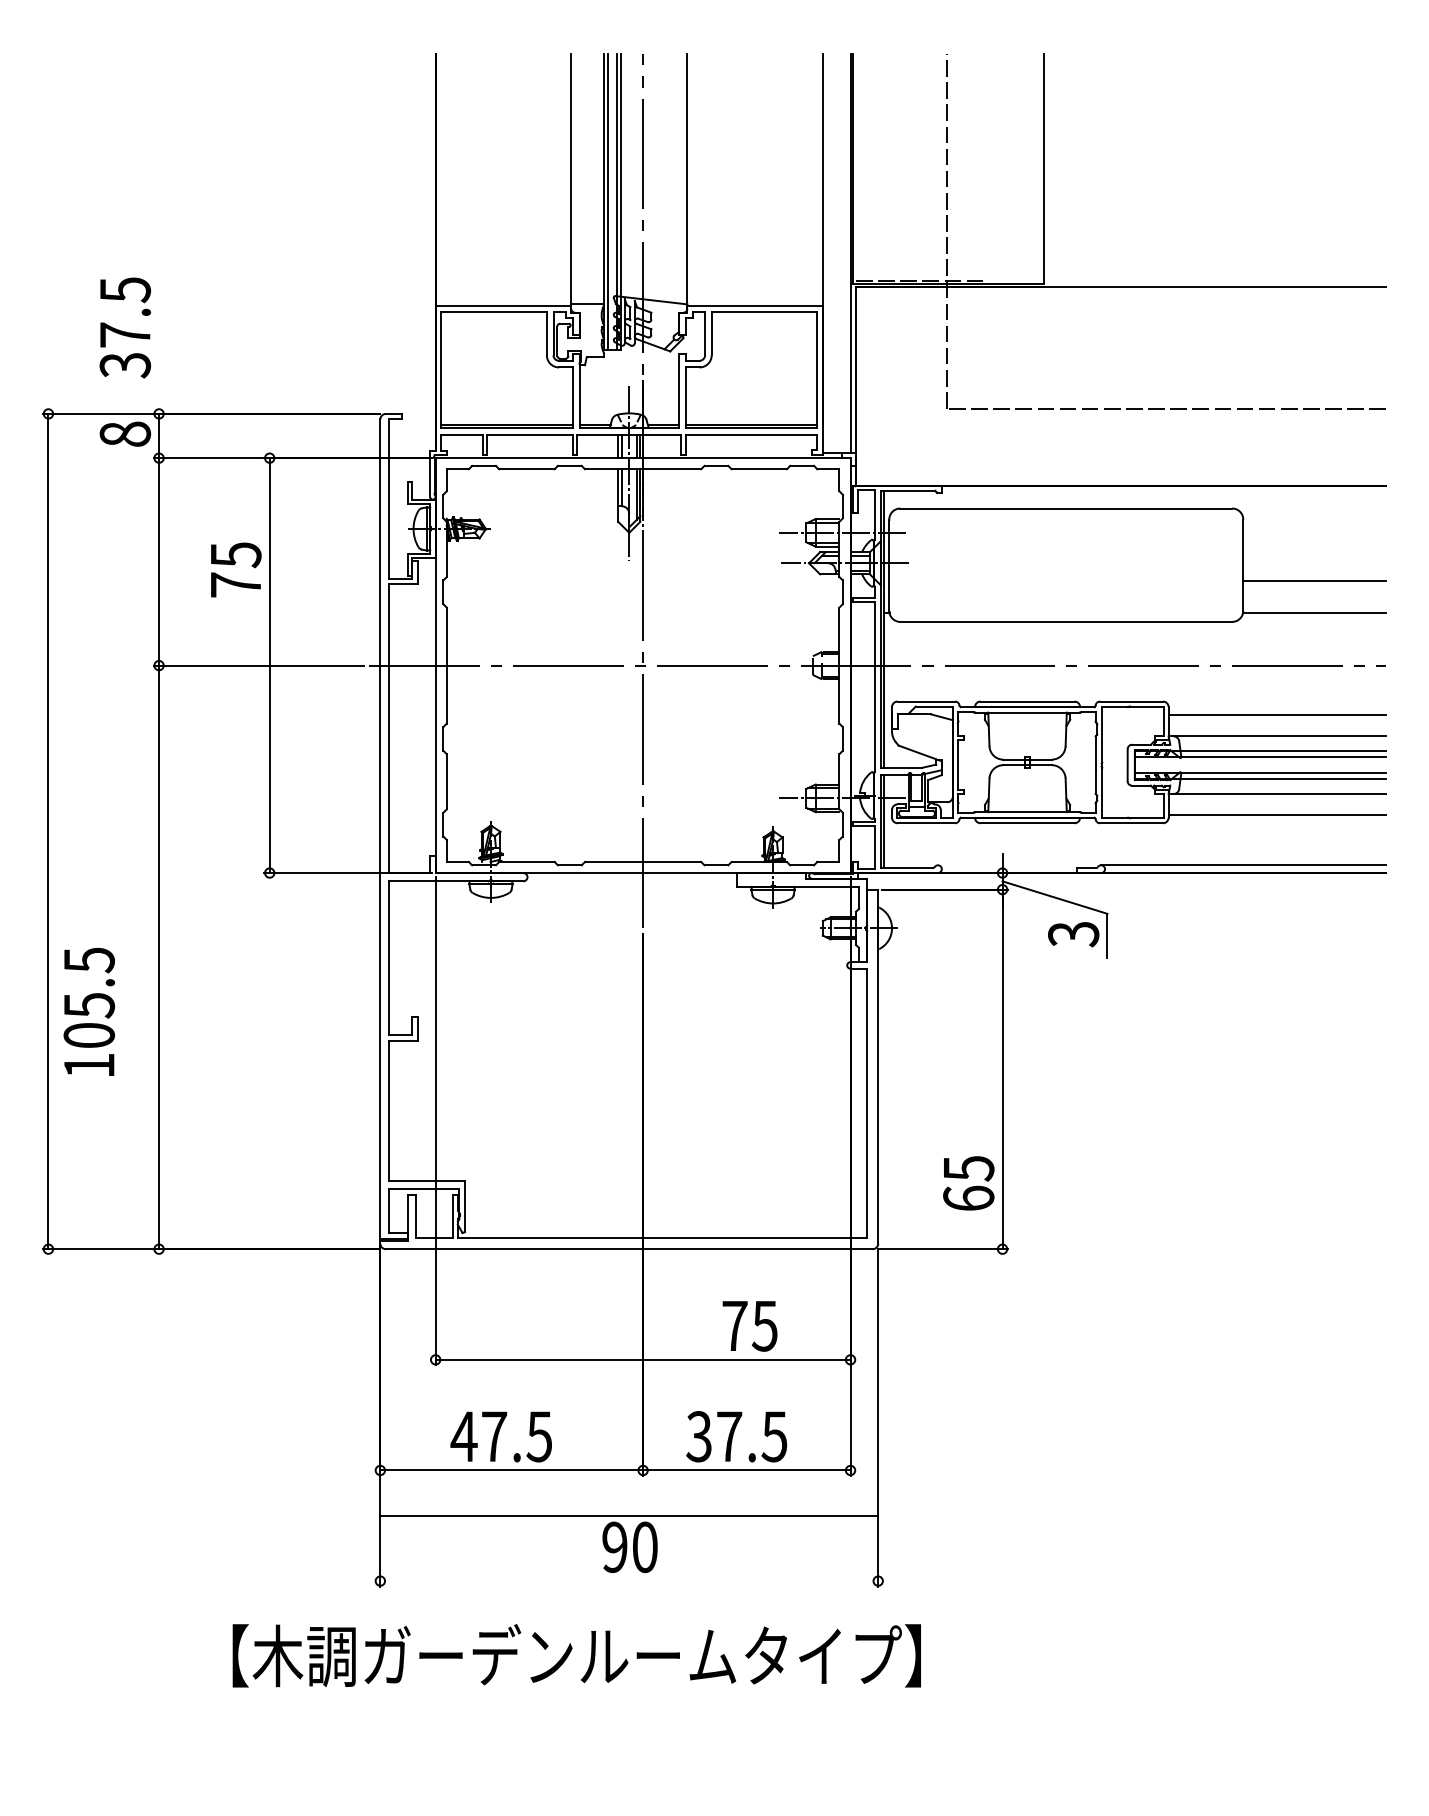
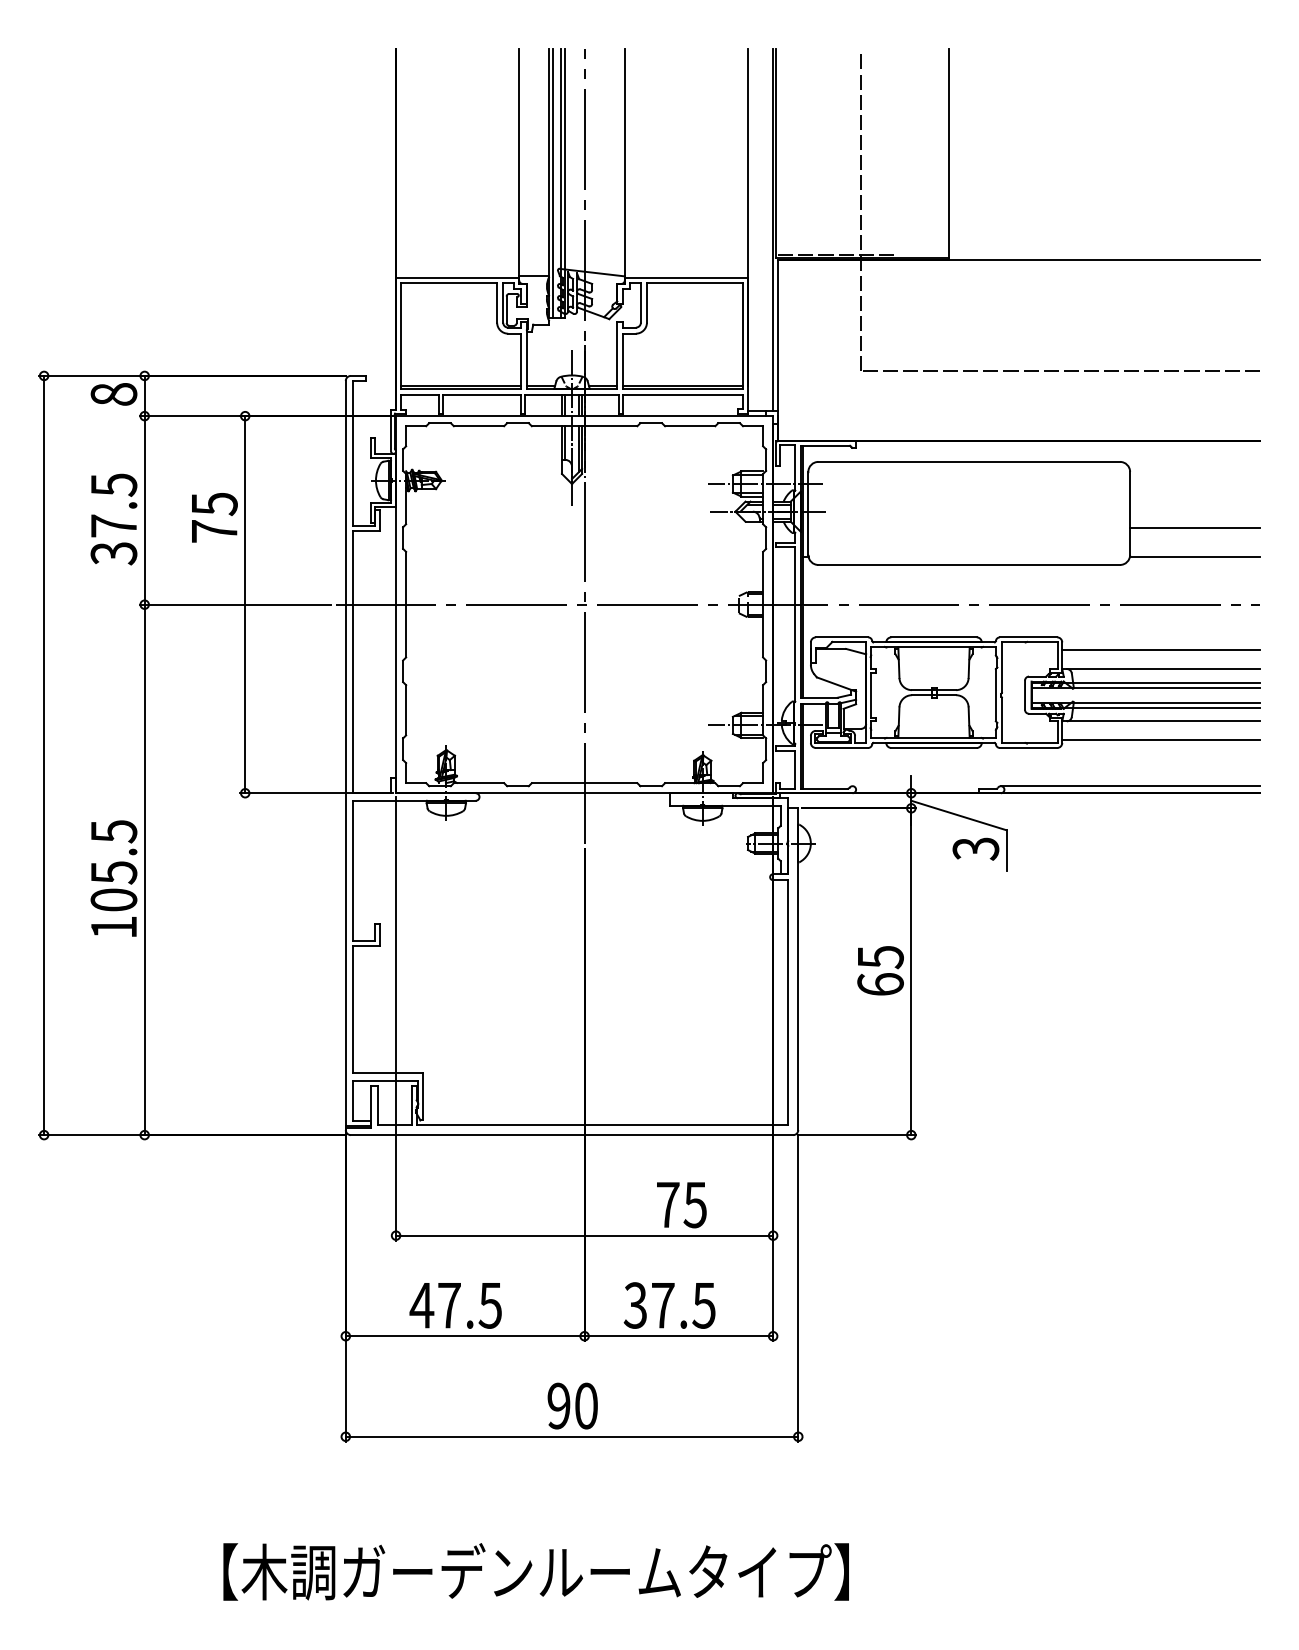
text: (124, 327) -> (113, 519), moved
text: (88, 1011) -> (113, 878), moved
text: (968, 1183) -> (880, 970), moved
line: (629, 1516) -> (572, 1437), moved
text: (576, 1655) -> (535, 1571), moved

